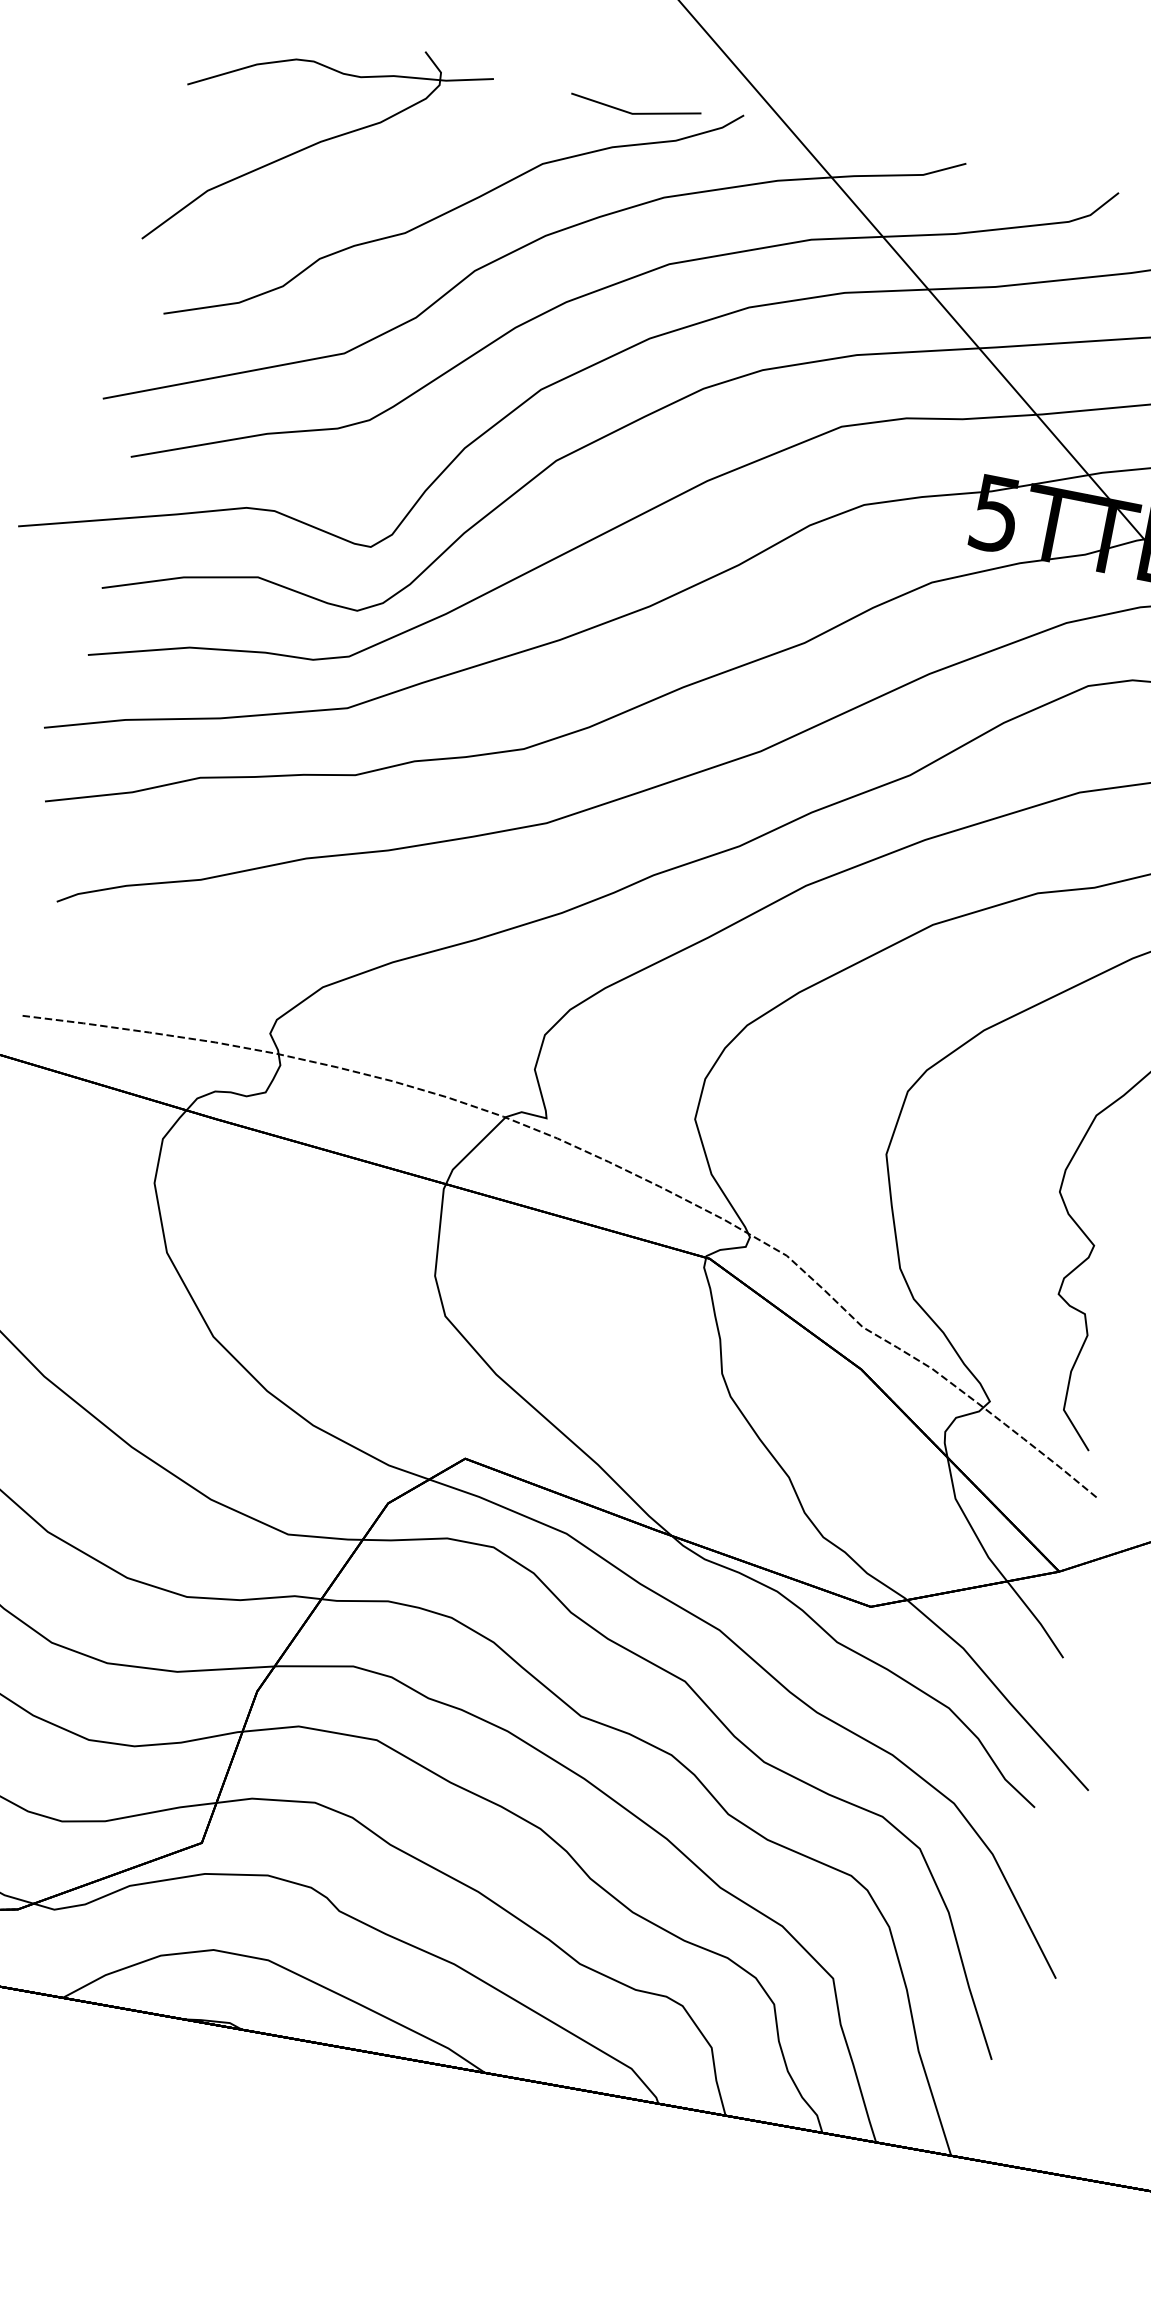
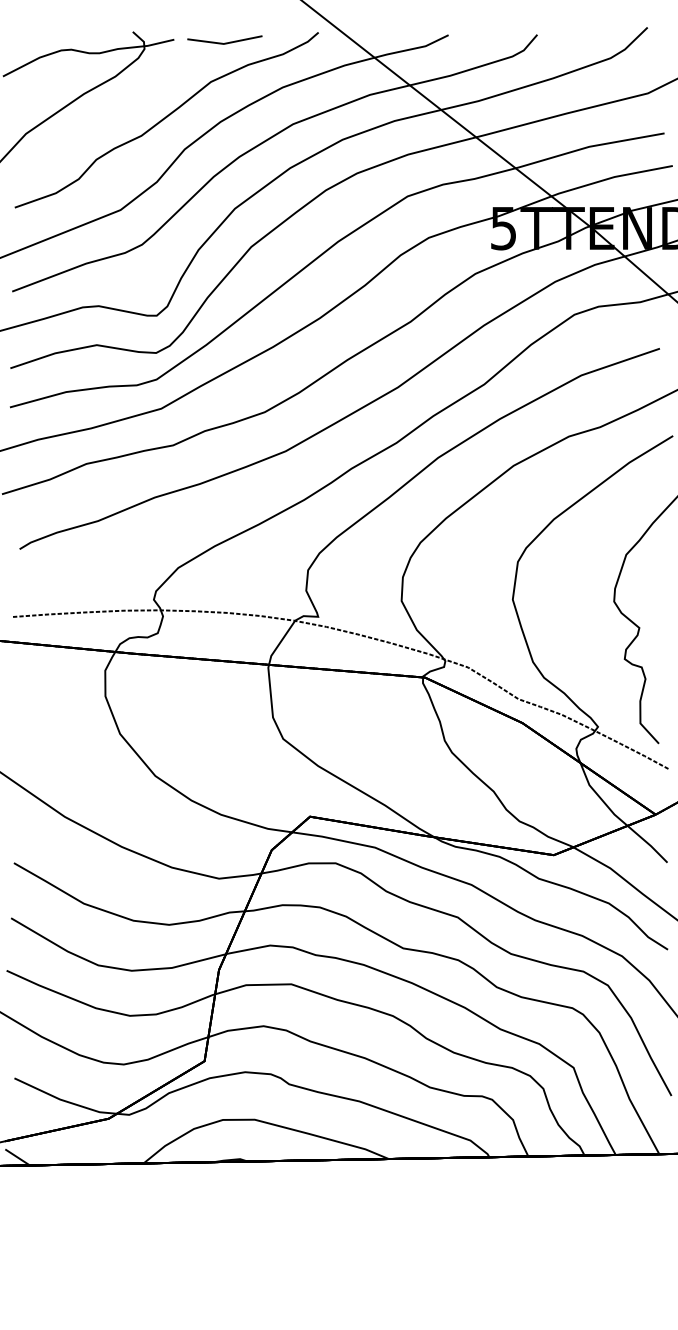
line: (634, 111) -> (224, 42), moved

